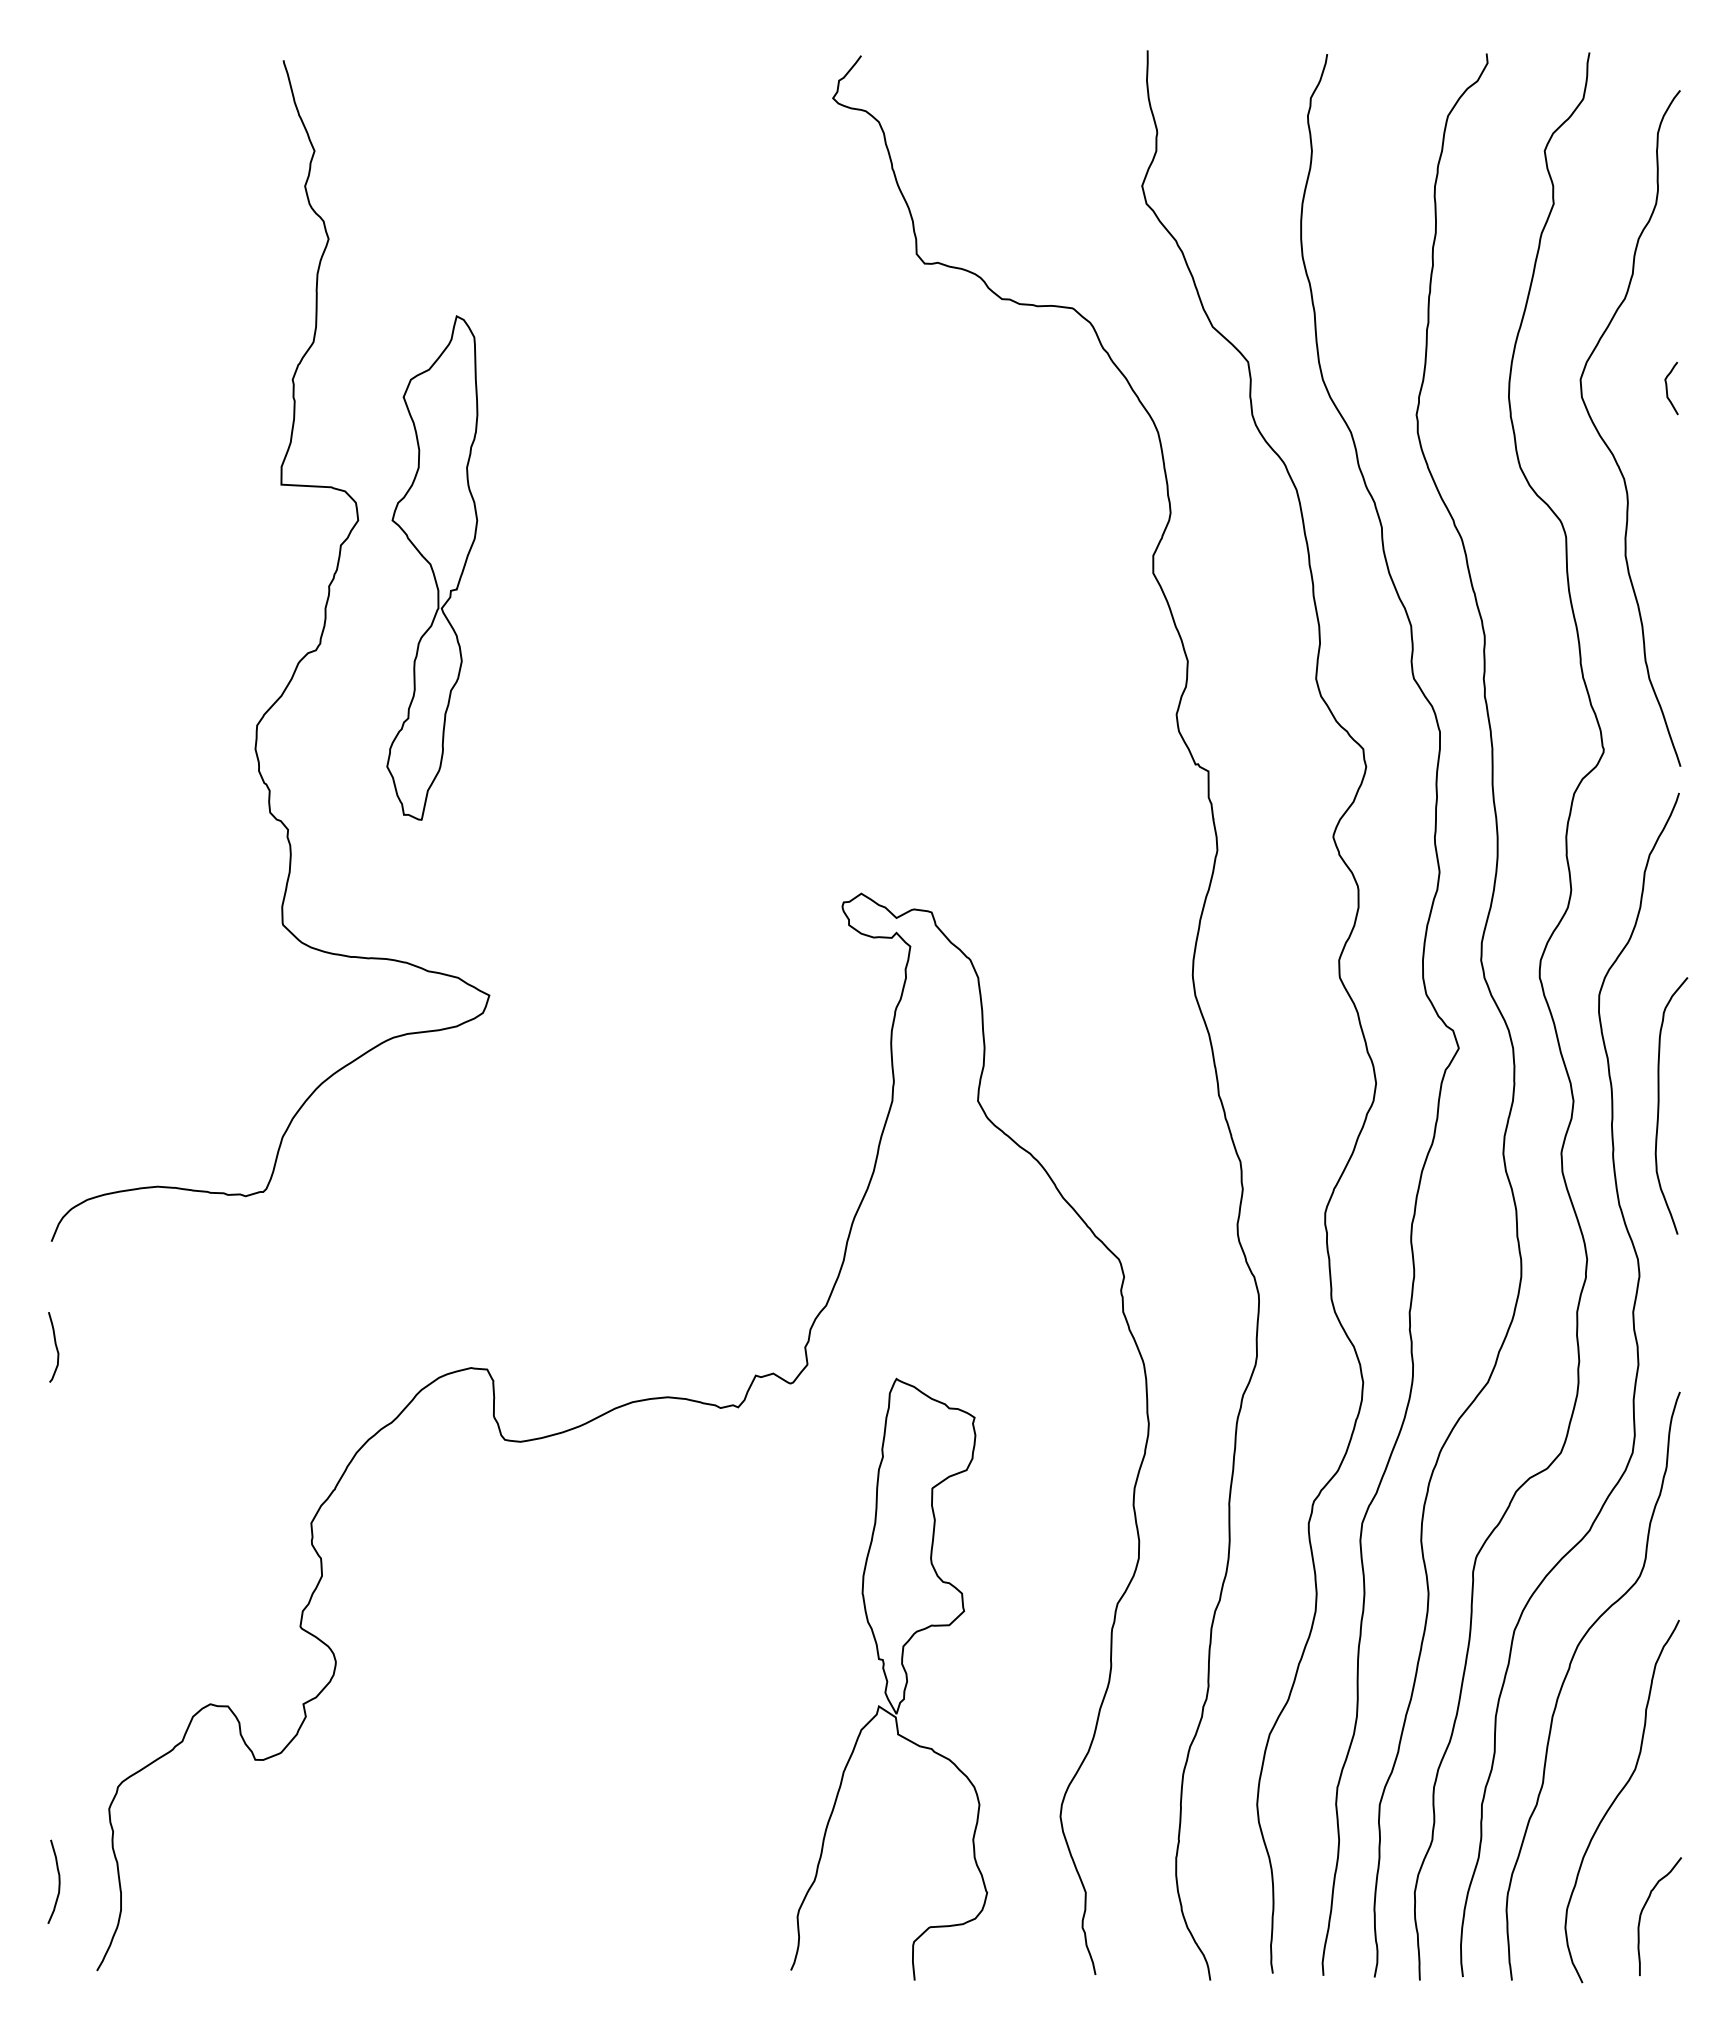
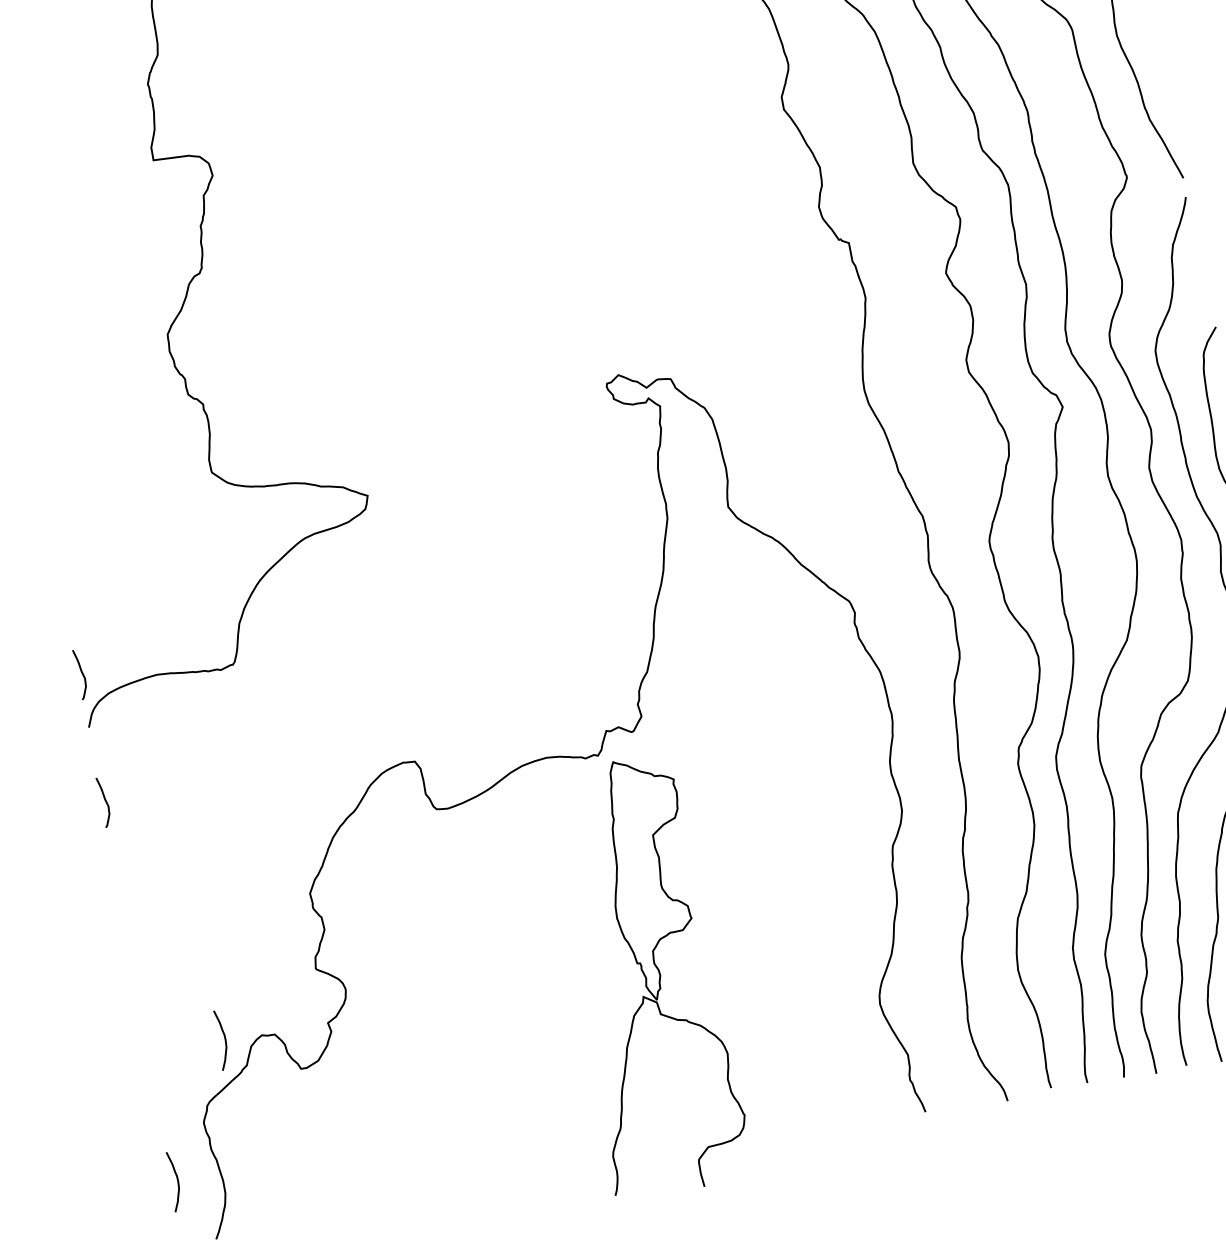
part: (432, 567) -> (271, 199), removed
curve: (55, 1167) -> (82, 674), added
part: (889, 1678) -> (647, 975), moved
curve: (158, 1700) -> (224, 1039), added

